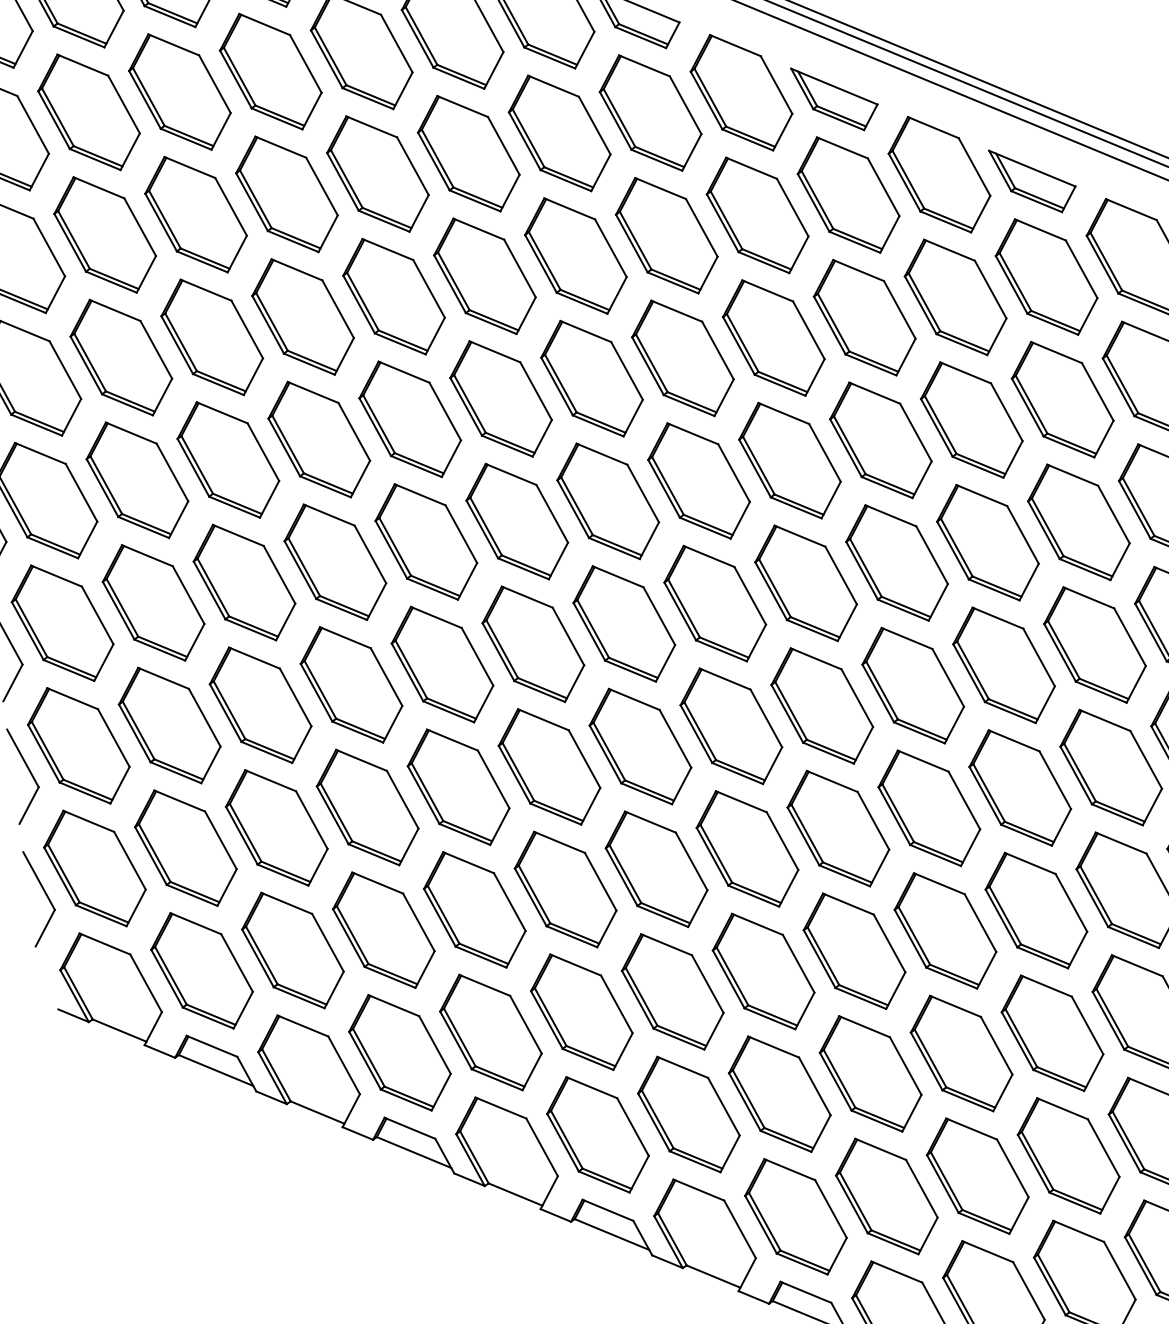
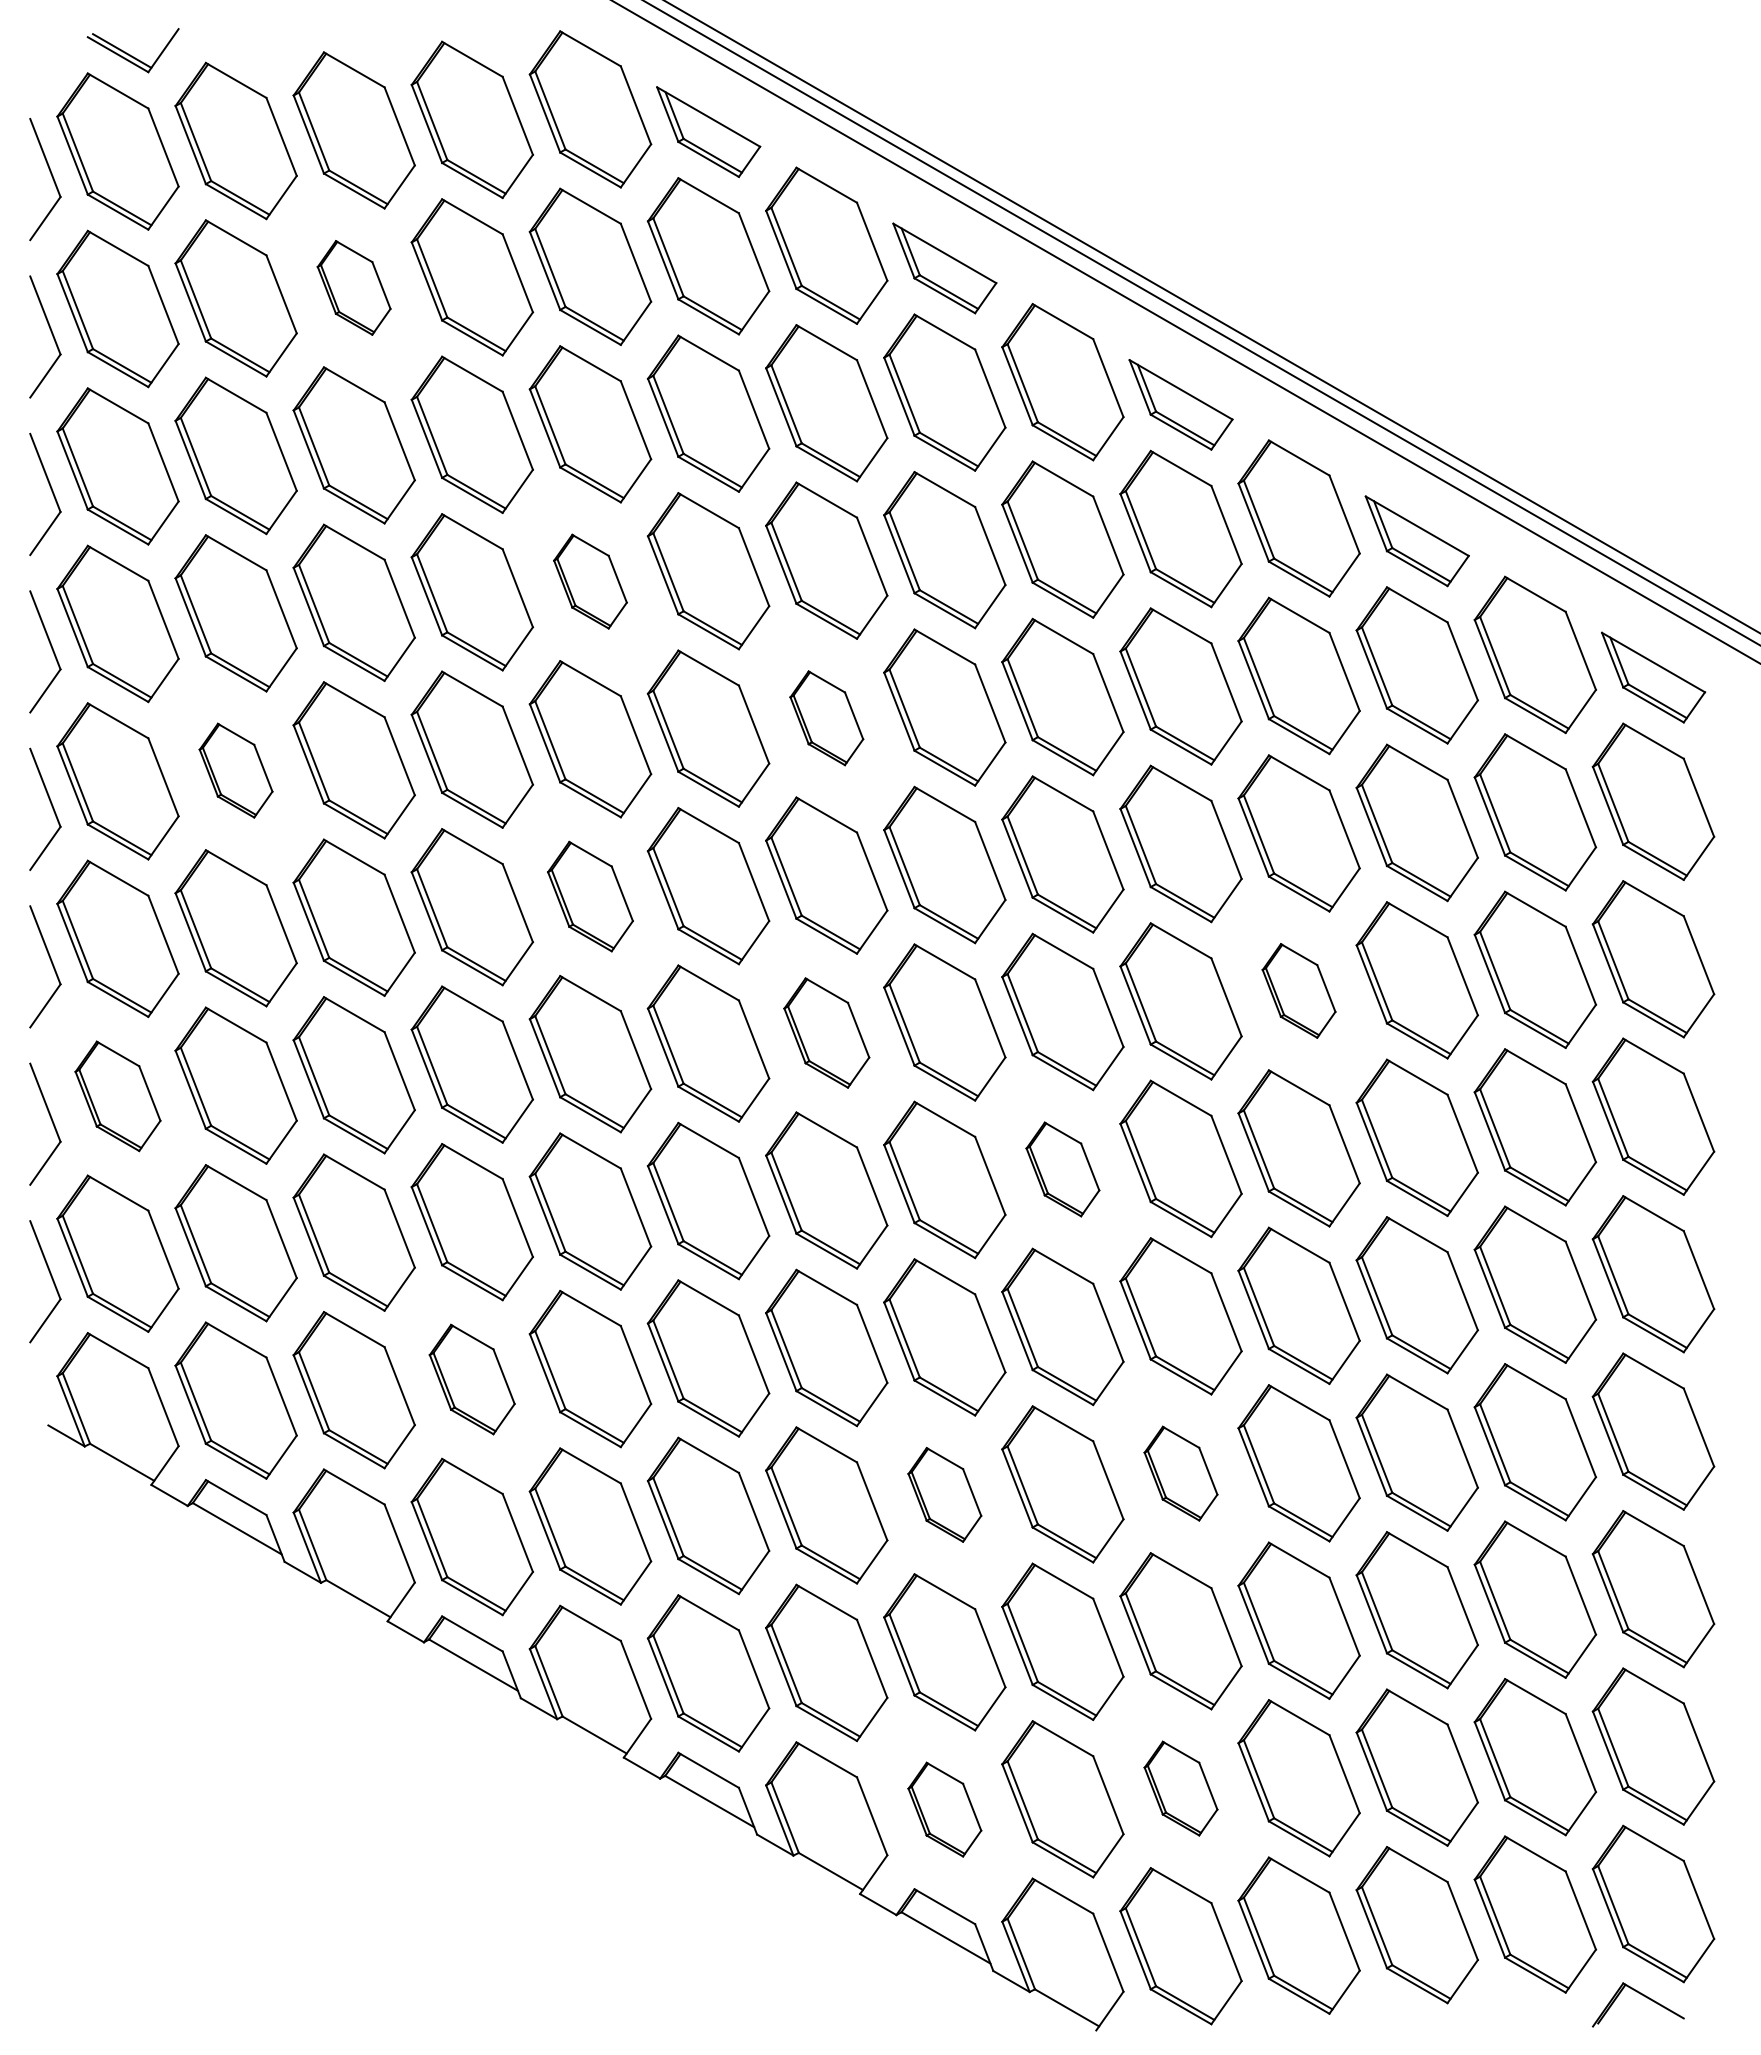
part: (179, 91) -> (353, 287), size x0.6
part: (394, 296) -> (590, 581), size x0.6
part: (591, 378) -> (826, 718), size x0.6
part: (136, 480) -> (235, 770), size x0.6
part: (426, 541) -> (590, 896), size x0.7
part: (987, 542) -> (1298, 990), size x0.6
part: (624, 623) -> (826, 1032), size x0.7
part: (821, 706) -> (1062, 1169), size x0.6
part: (78, 746) -> (117, 1096), size x0.7
part: (383, 930) -> (471, 1379), size x0.7
part: (945, 930) -> (1180, 1473), size x0.6
part: (763, 971) -> (944, 1494), size x0.6
part: (977, 1176) -> (1180, 1788), size x0.6
part: (795, 1216) -> (944, 1809), size x0.6

